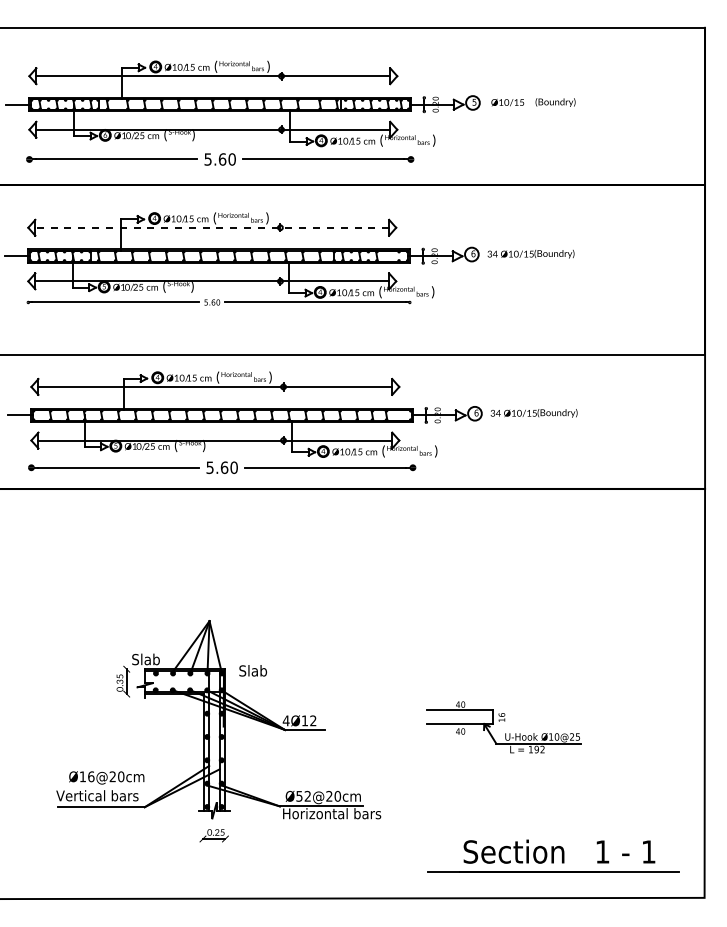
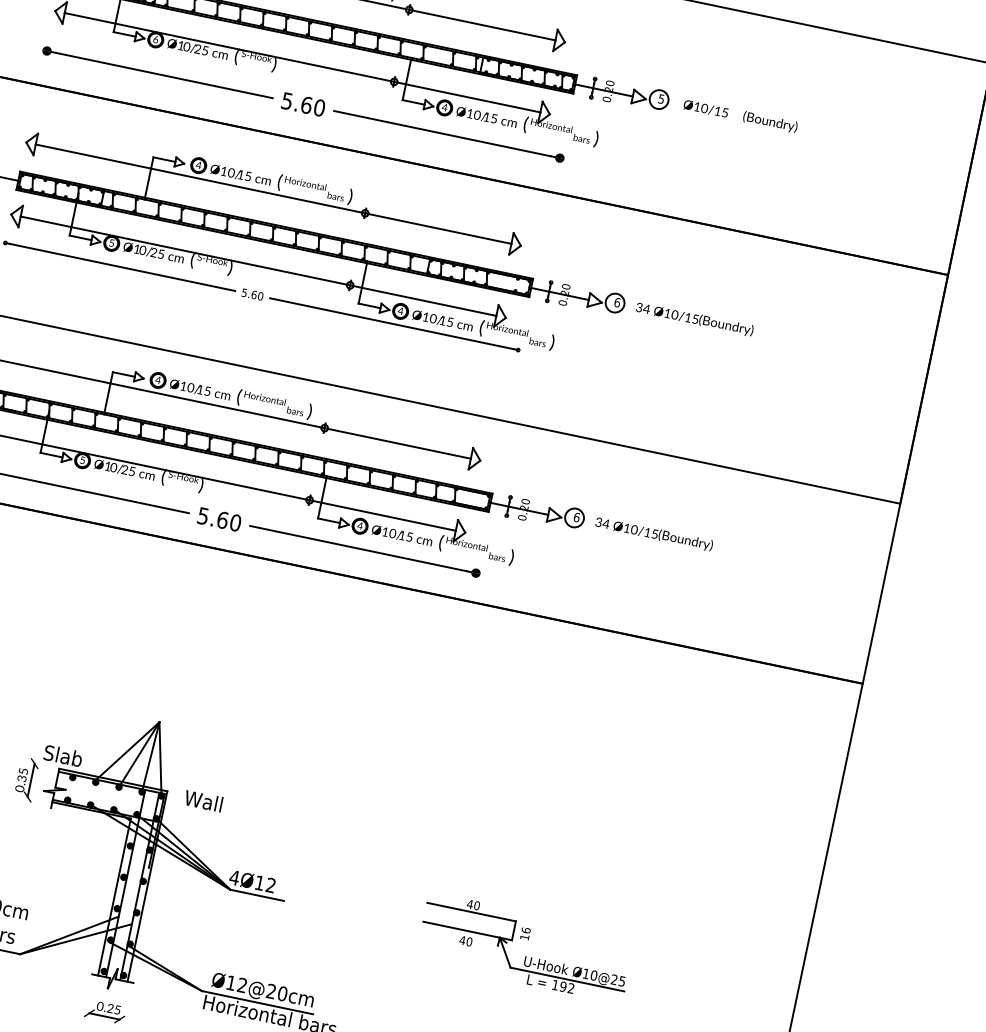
line: (212, 227) -> (273, 193), dashed -> solid
text: (253, 670) -> (204, 800), Slab -> Wall
text: (299, 796) -> (231, 983), Ø52@20cm -> Ø12@20cm

